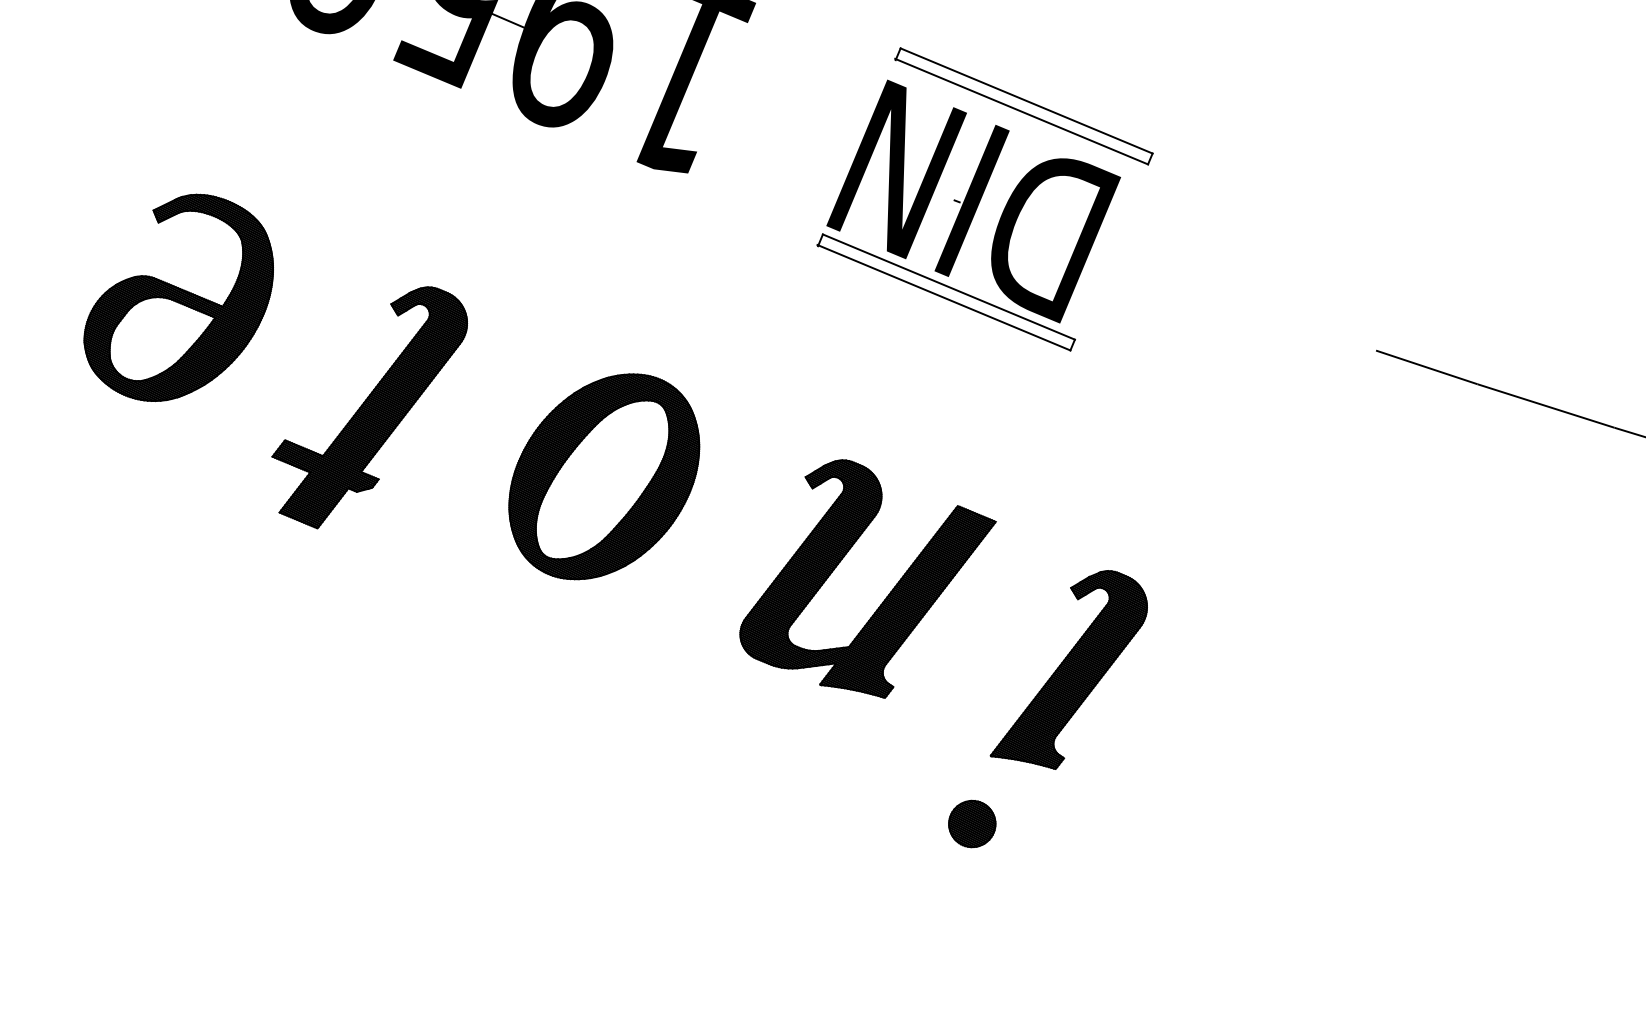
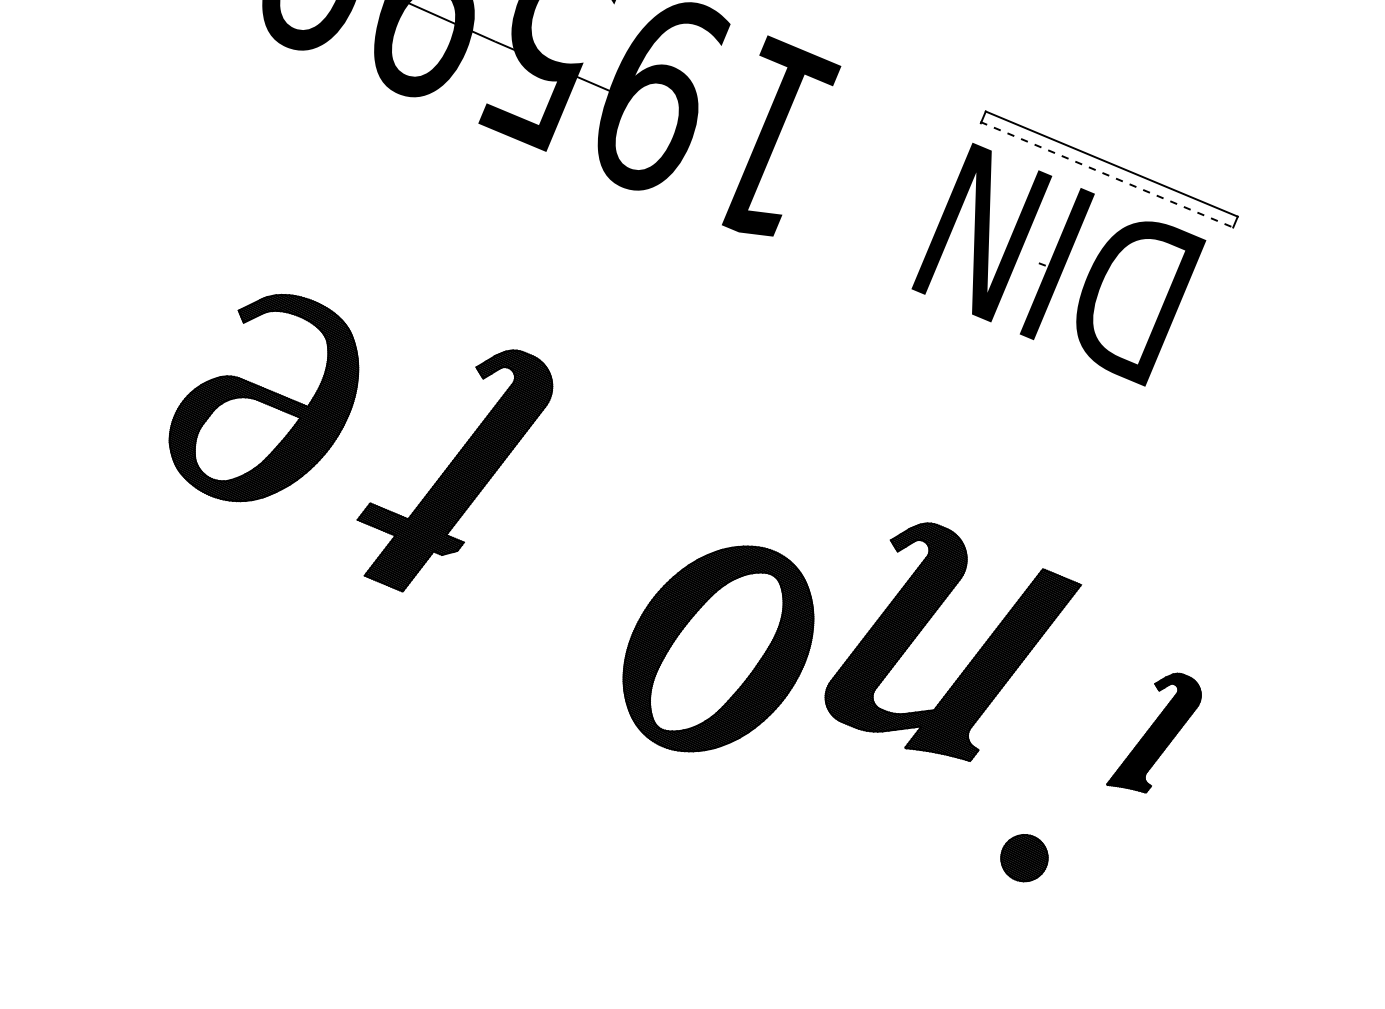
line: (1022, 111) -> (1107, 174), solid -> dashed
part: (945, 292) -> (1030, 355), removed
part: (178, 297) -> (263, 397), moved
part: (604, 476) -> (718, 648), moved
part: (1068, 669) -> (1153, 732), size x0.6
part: (972, 823) -> (1024, 857), moved

